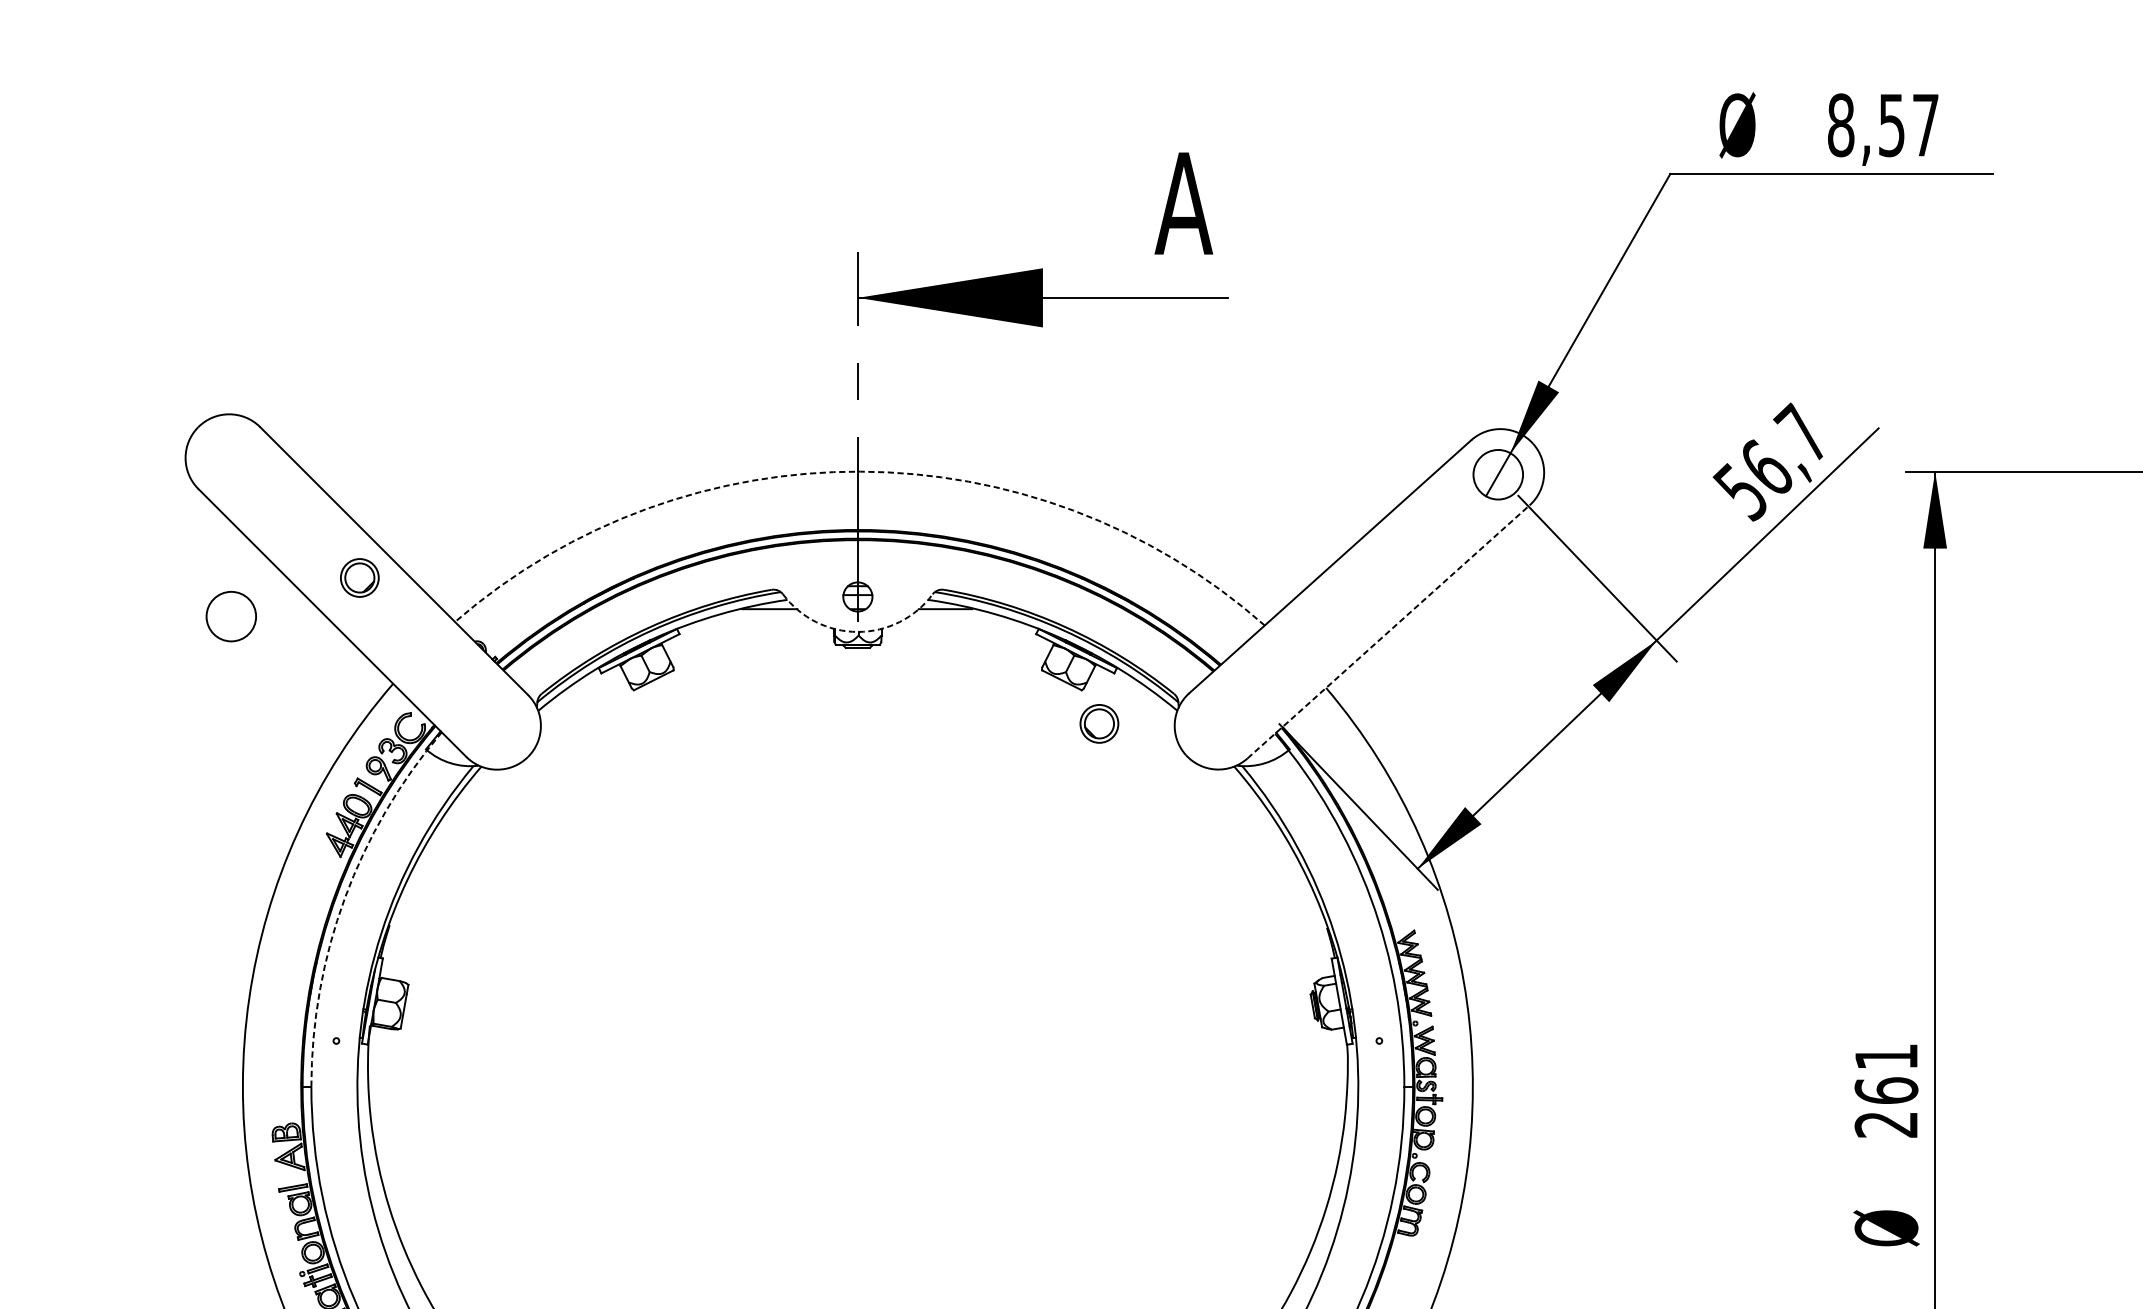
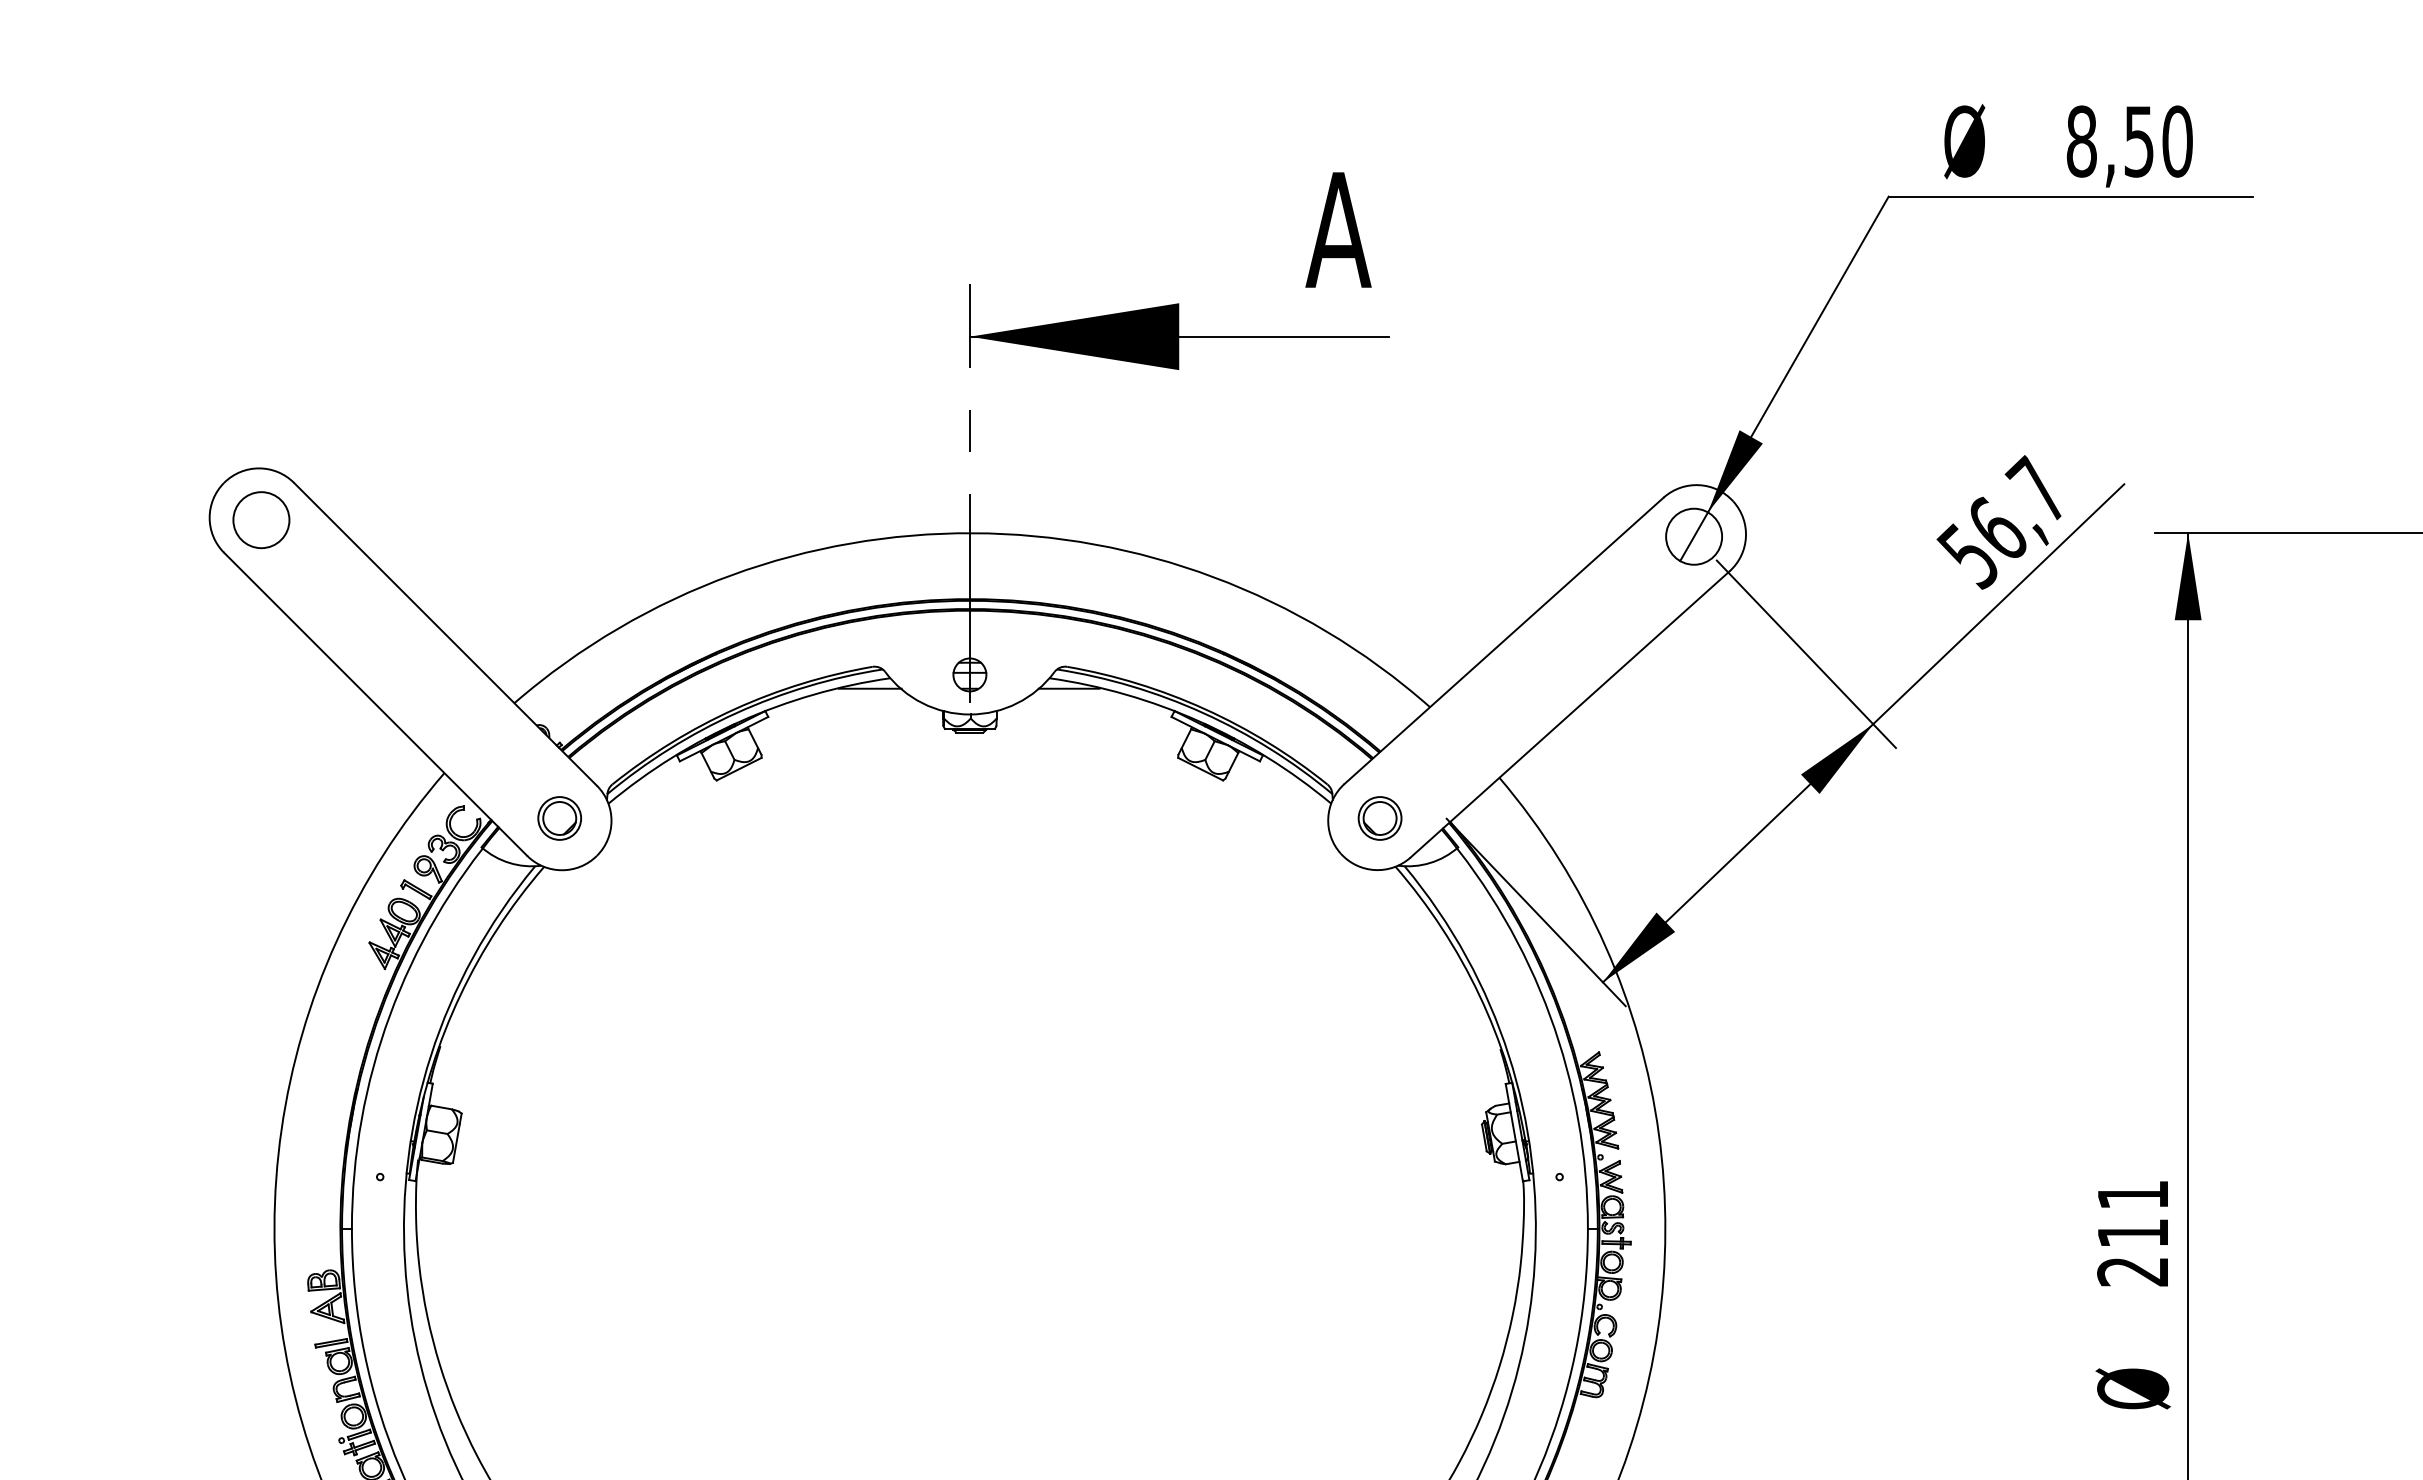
text: (1925, 125) -> (2177, 141), 8,57 -> 8,50
arc: (860, 471) -> (972, 533), dashed -> solid
part: (359, 578) -> (559, 818), moved
circle: (231, 616) -> (261, 520), moved
arc: (857, 631) -> (969, 714), dashed -> solid
line: (1388, 631) -> (1570, 714), dashed -> solid
part: (1098, 723) -> (1379, 818), moved
arc: (344, 898) -> (389, 1015), dashed -> solid
text: (1886, 1090) -> (2133, 1233), 261 -> 211

